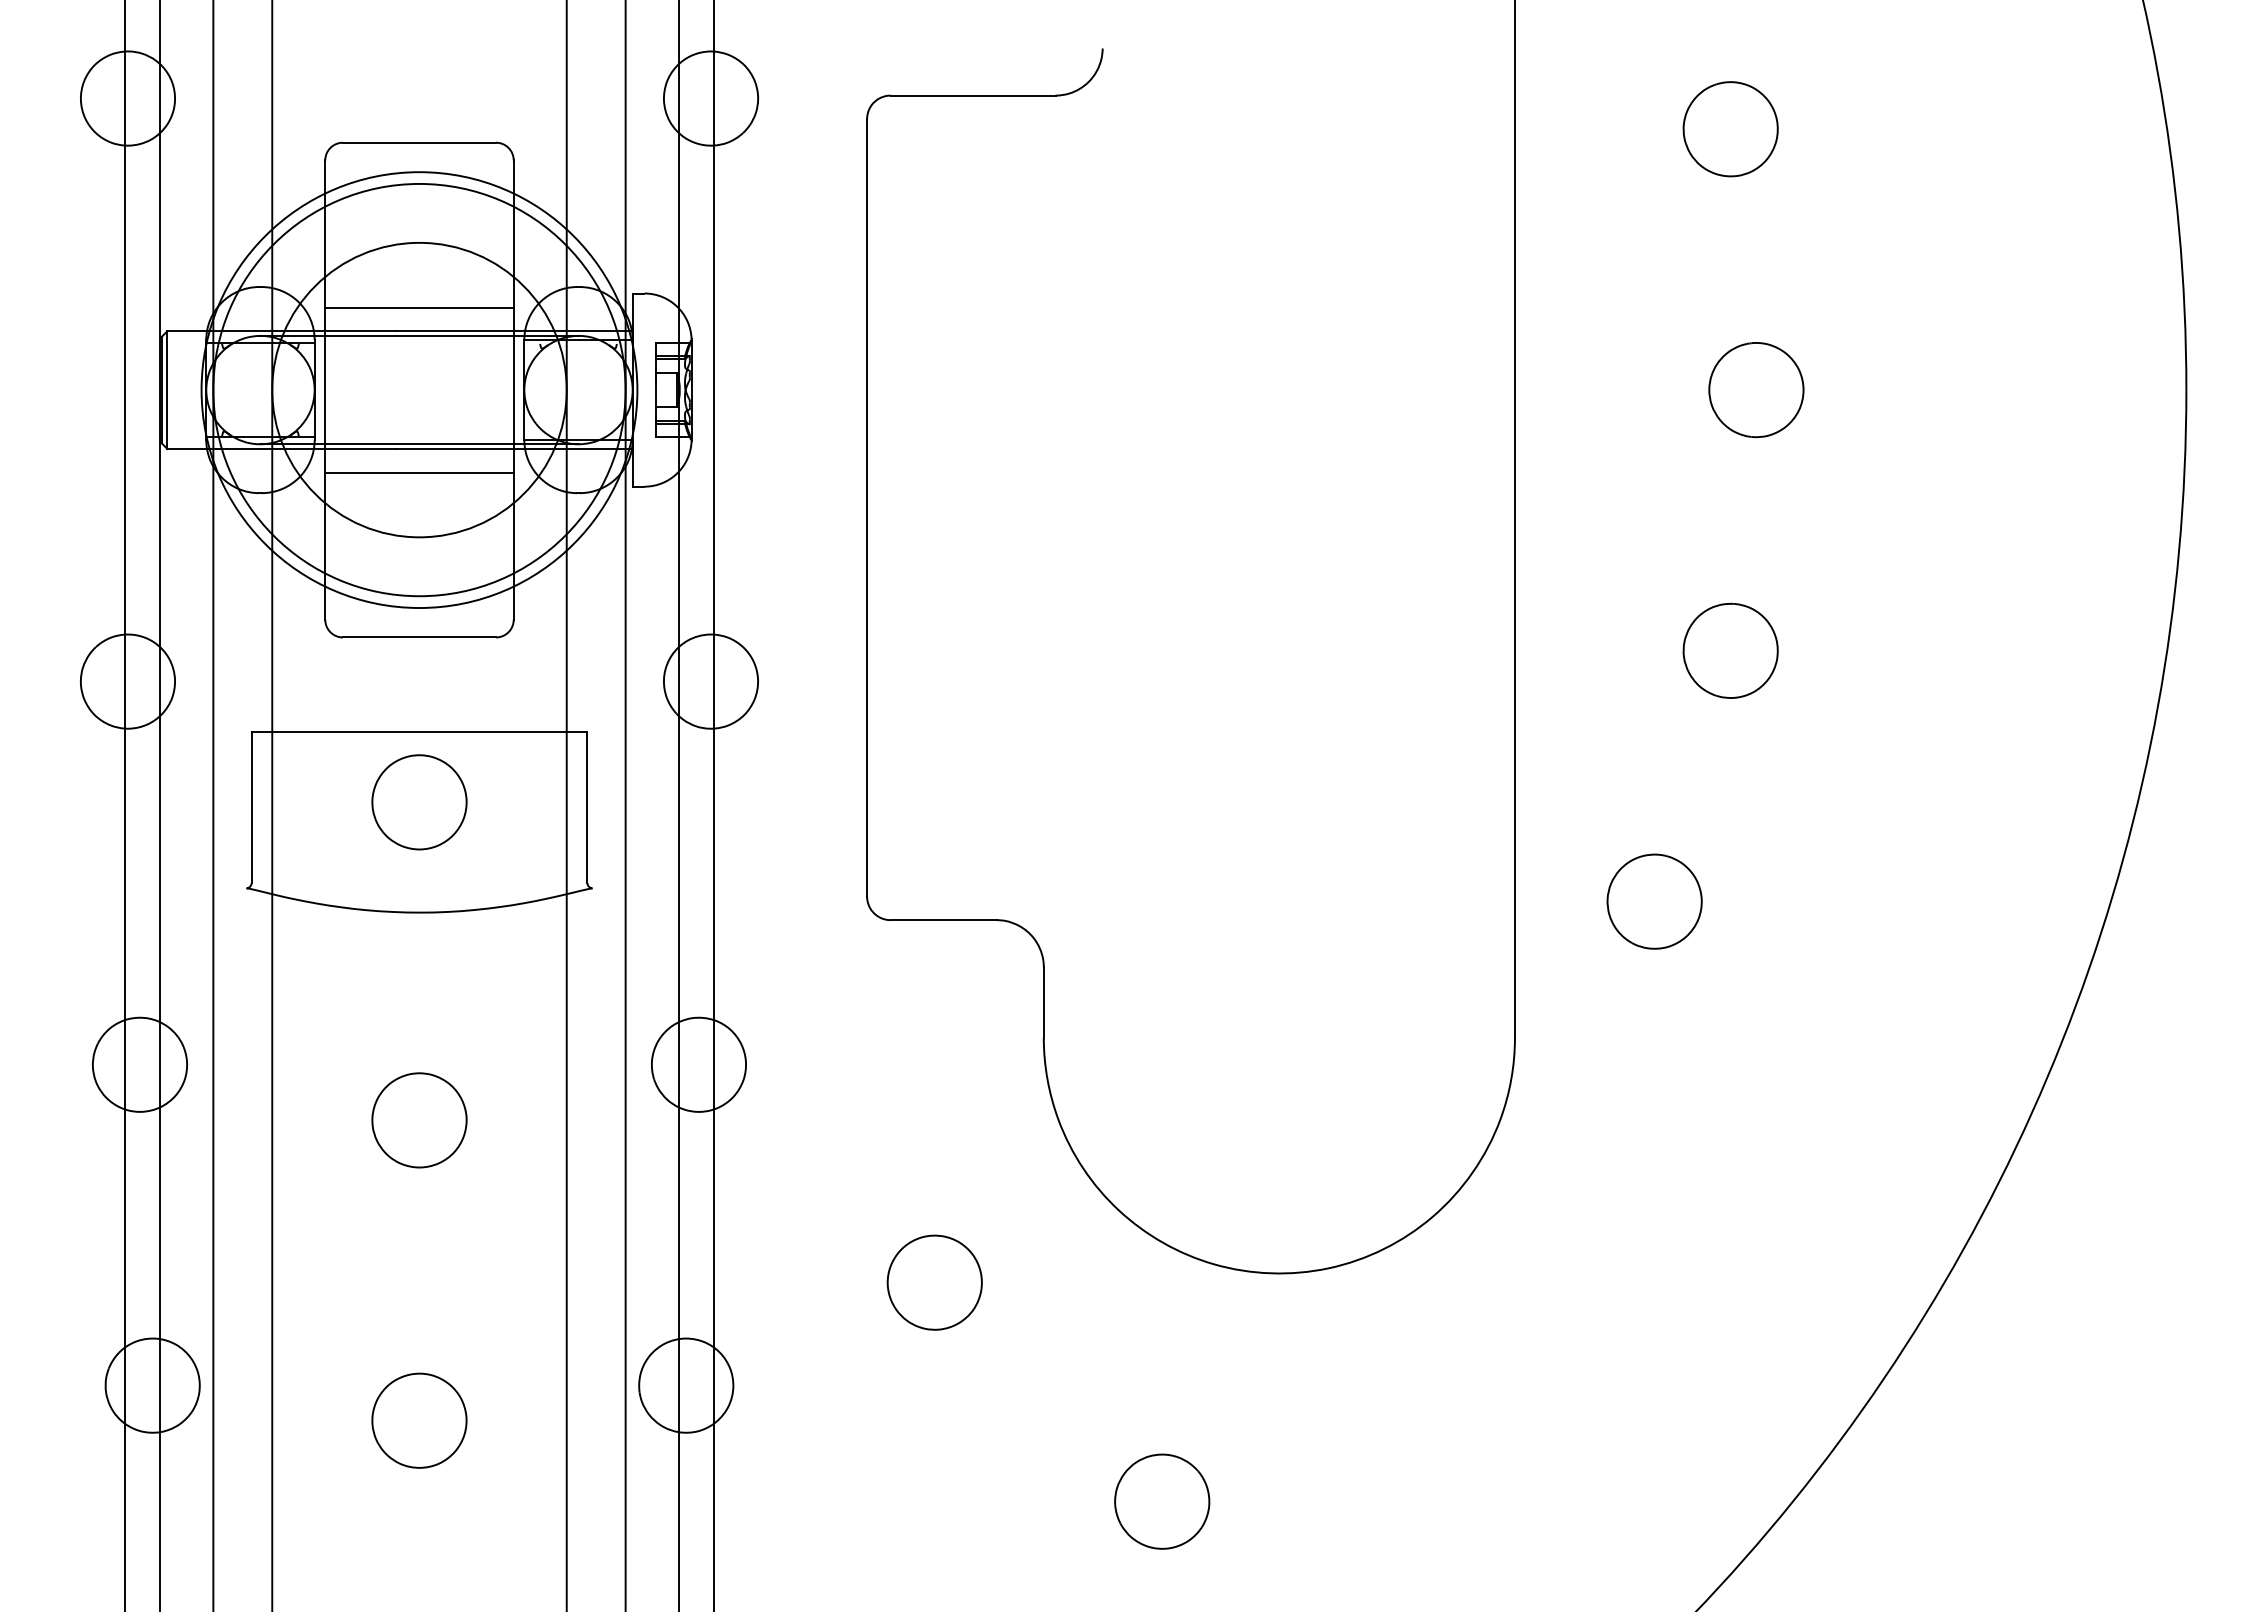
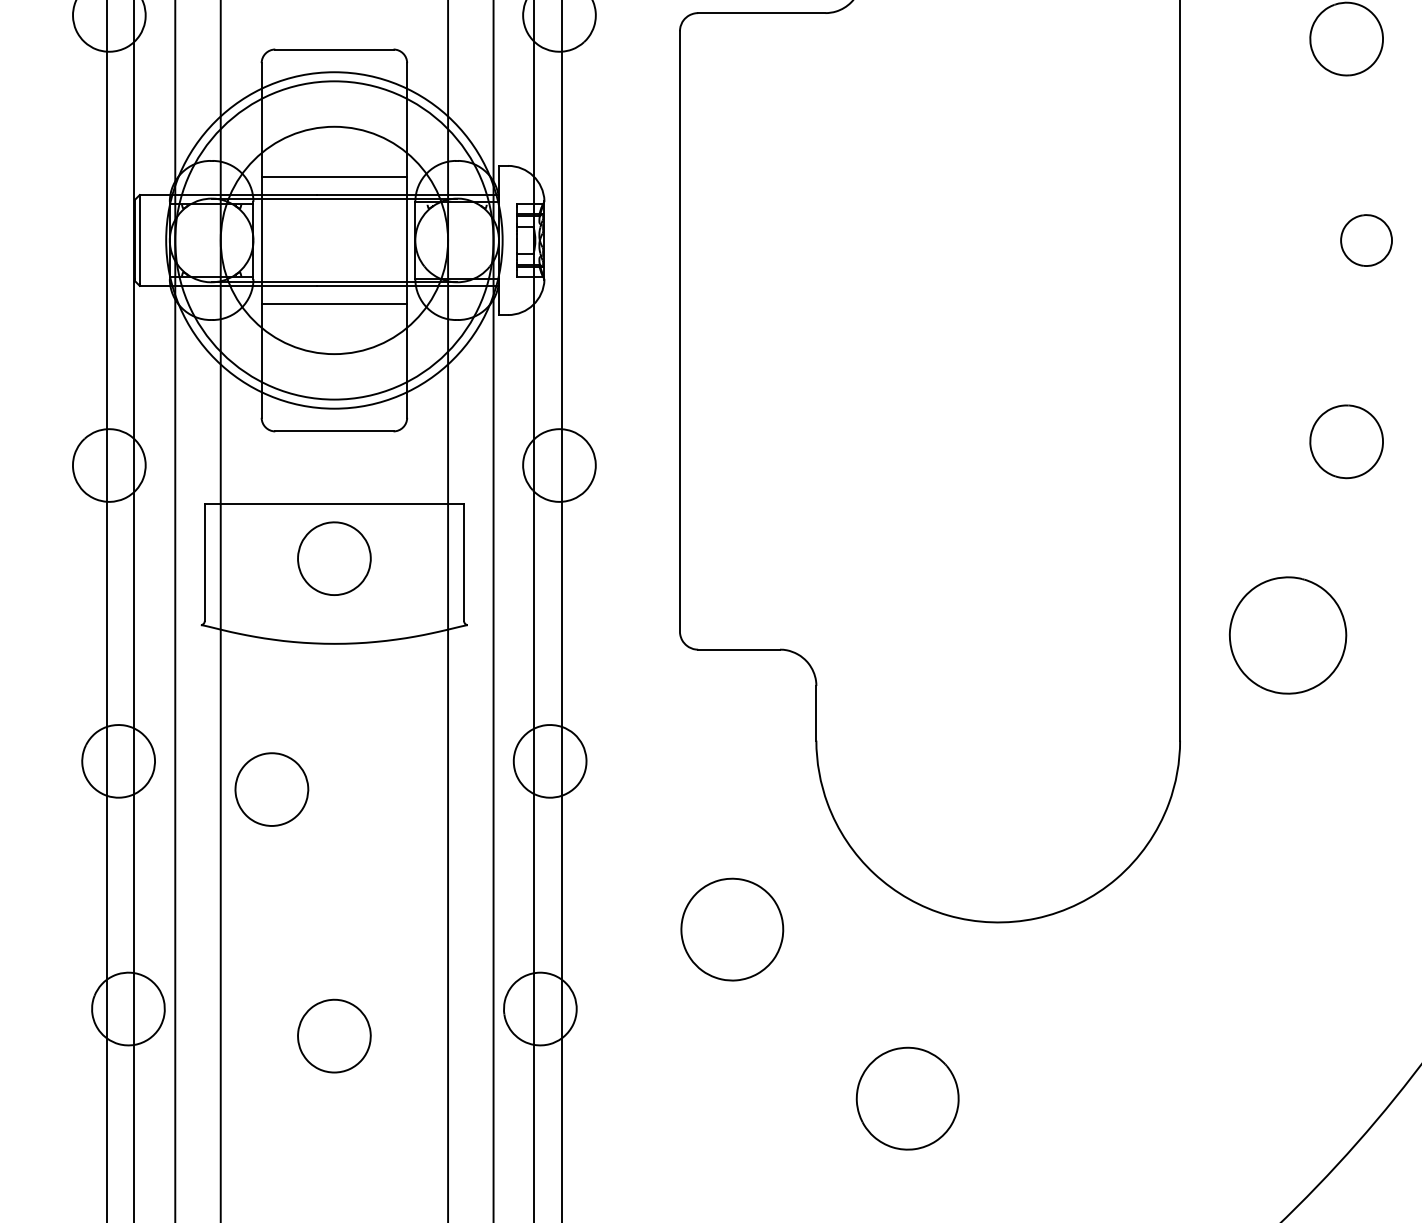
part: (1756, 390) -> (1366, 240), size x0.7
part: (1654, 901) -> (1287, 635), size x1.6
part: (419, 1120) -> (271, 789), moved
part: (934, 1282) -> (731, 929), size x1.4
part: (1162, 1501) -> (908, 1098), size x1.4

